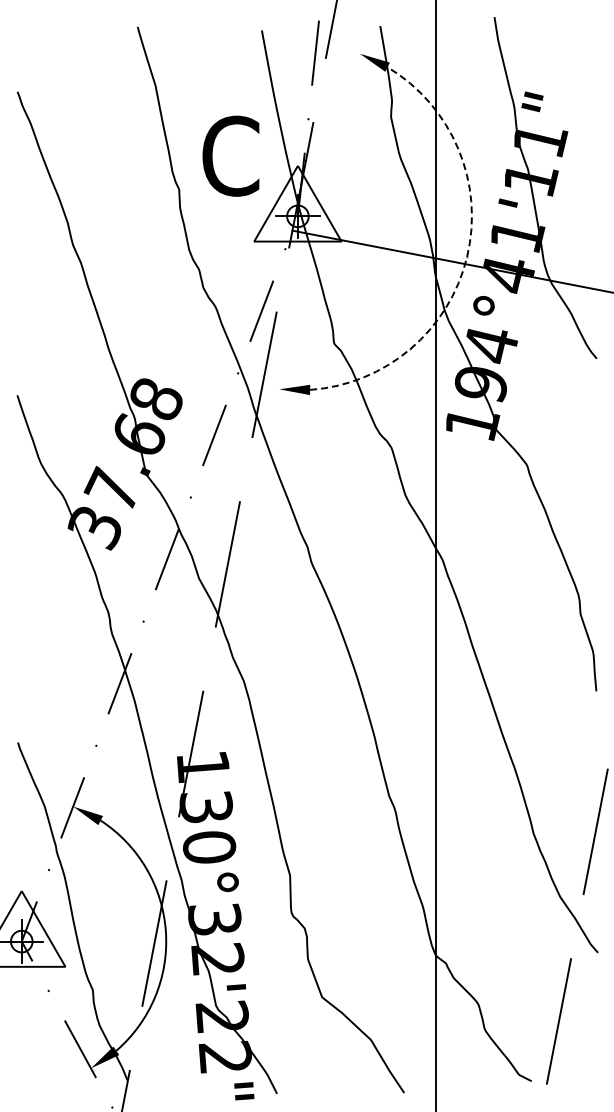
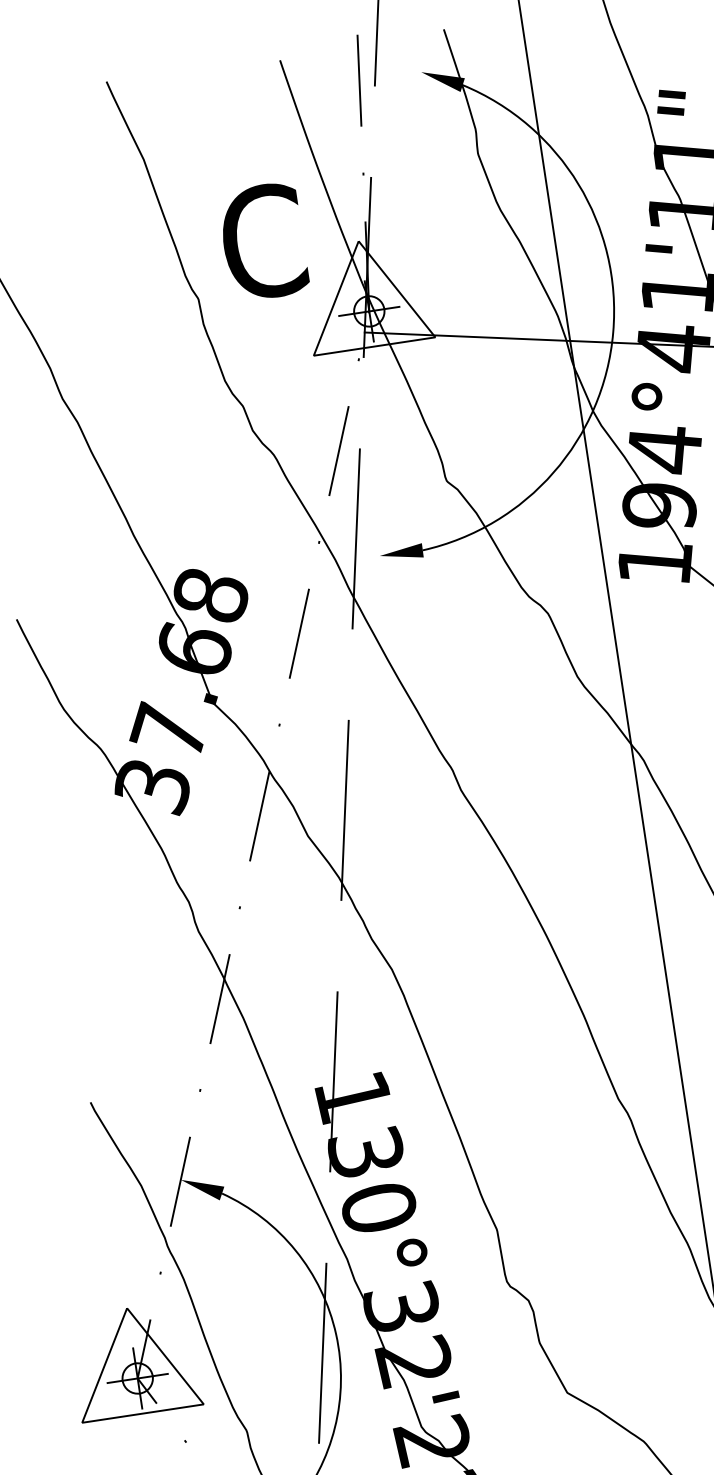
arc: (467, 256) -> (613, 331), dashed -> solid

